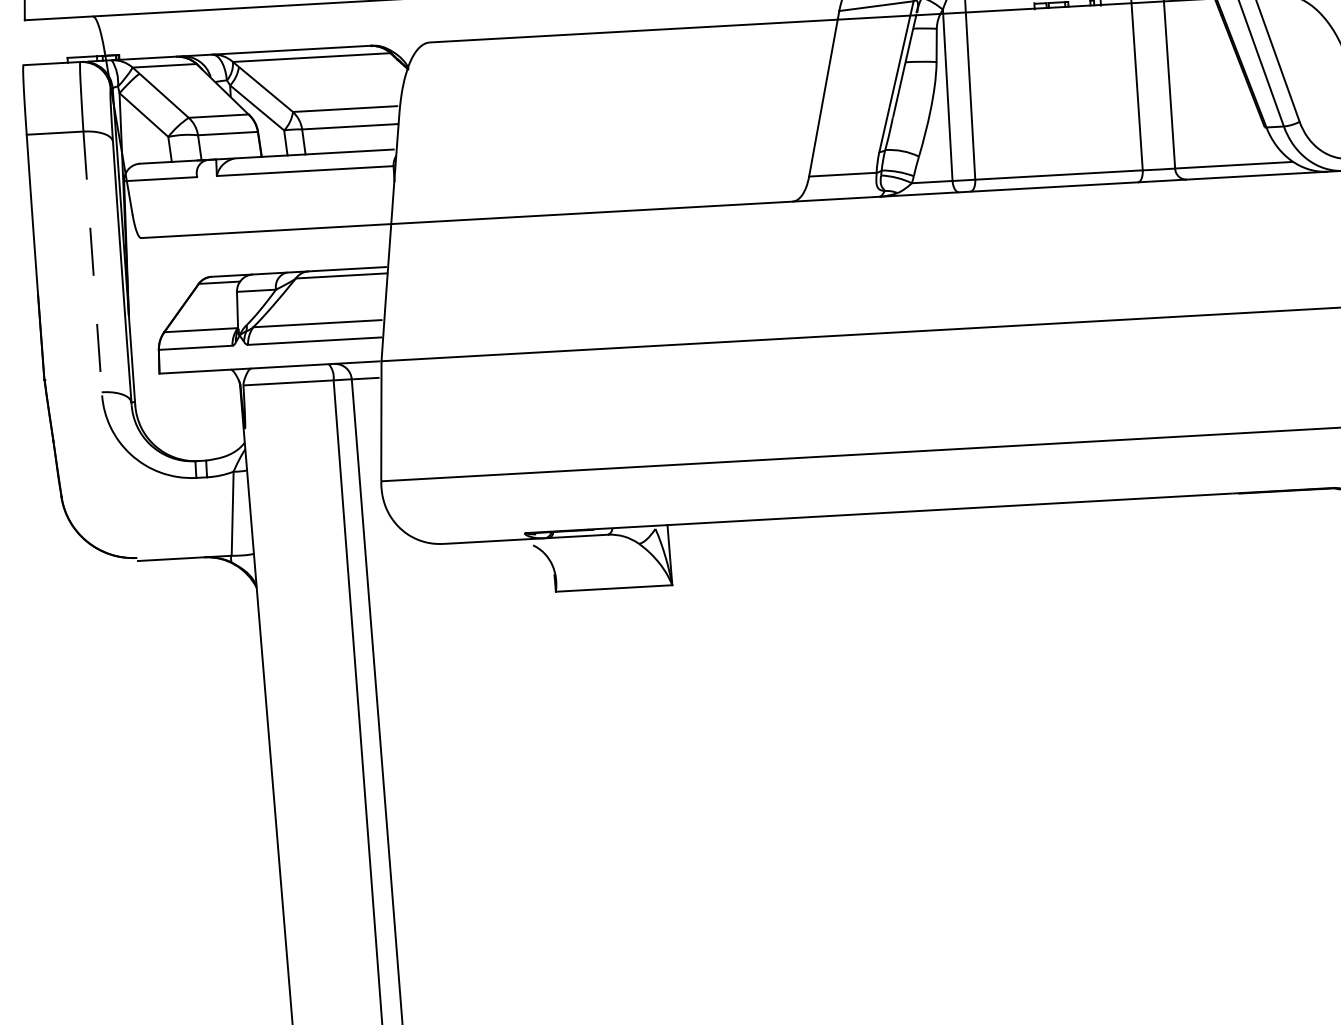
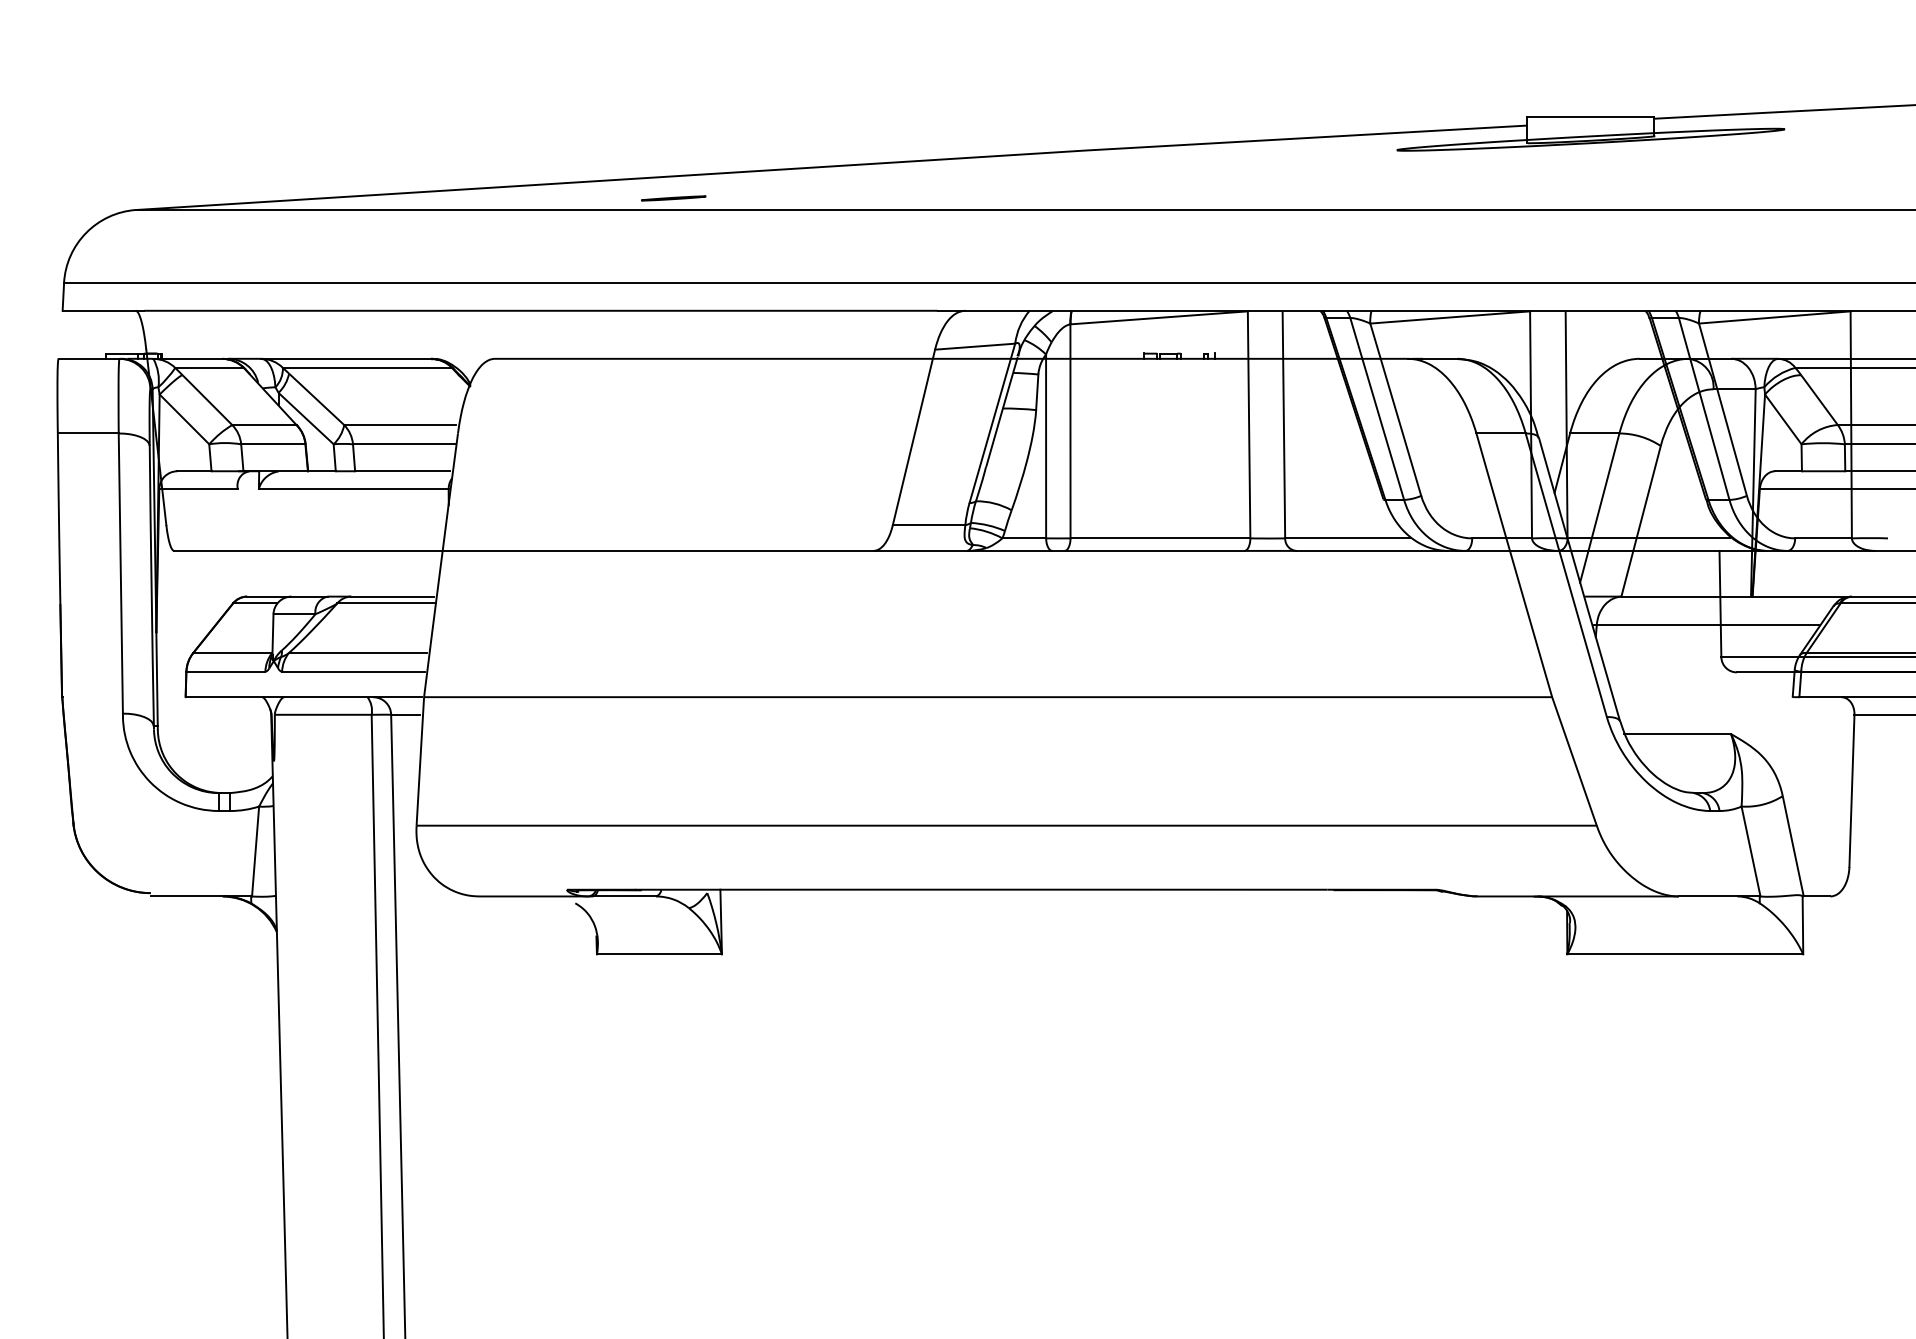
line: (92, 263) -> (120, 575), dashed -> solid

